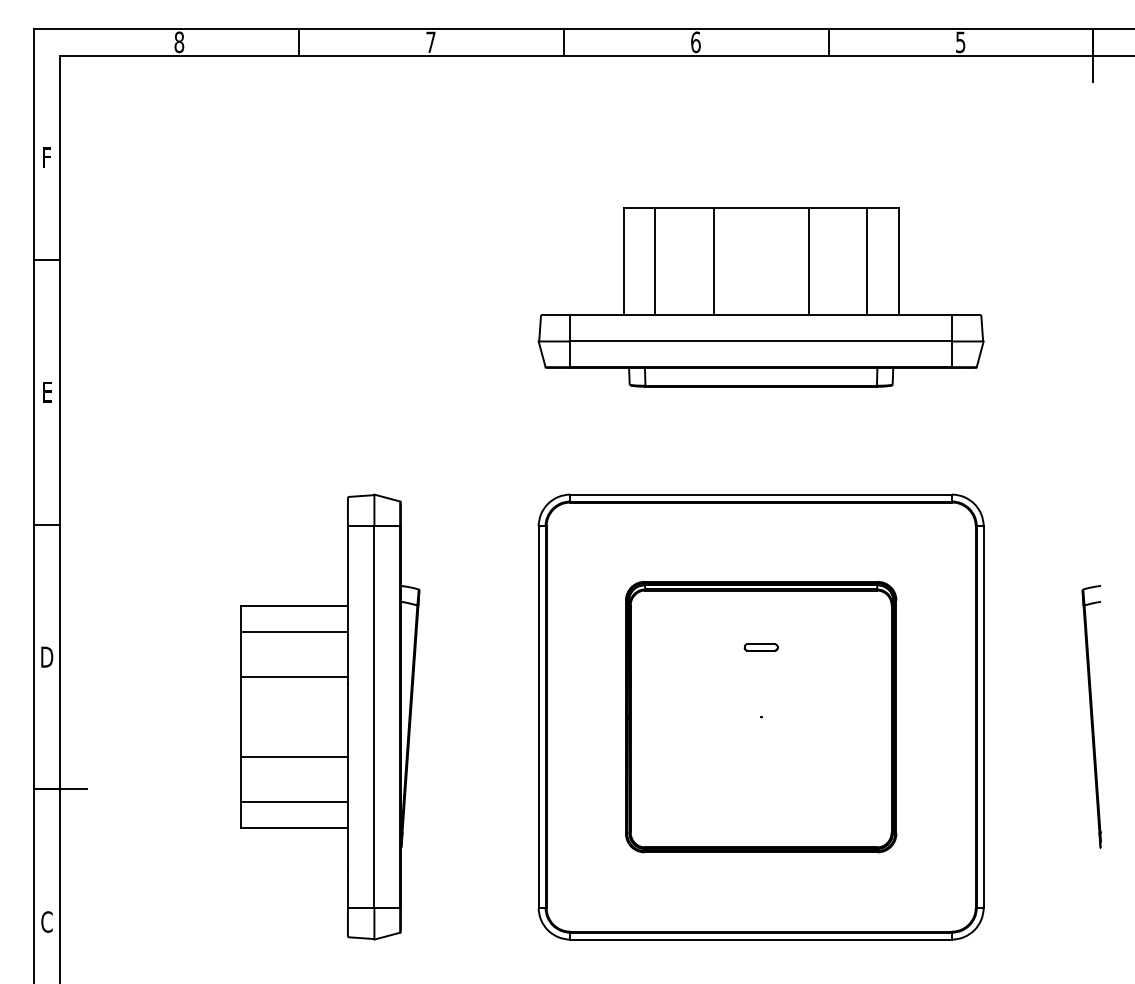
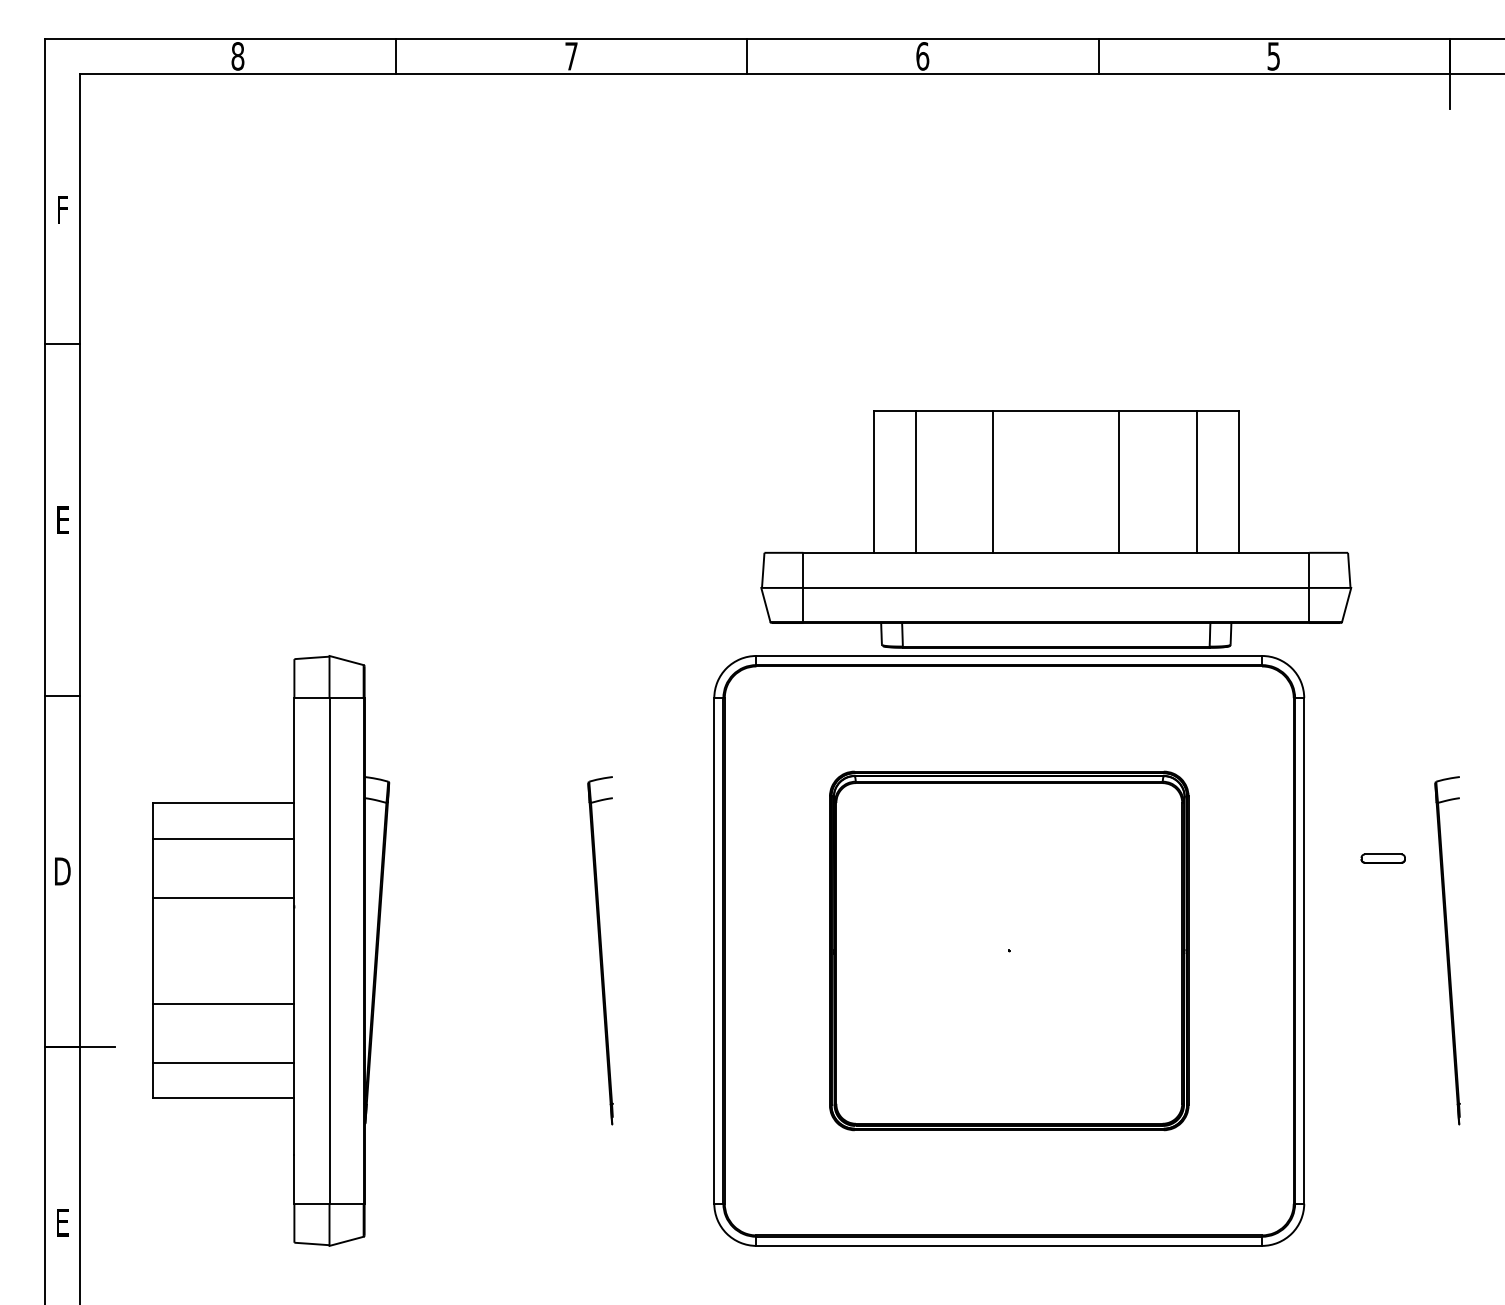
part: (761, 297) -> (1056, 529), moved
part: (760, 647) -> (1382, 858), moved
part: (330, 716) -> (271, 950), moved
part: (452, 716) -> (600, 950), added
text: (46, 921) -> (61, 1222), C -> E

